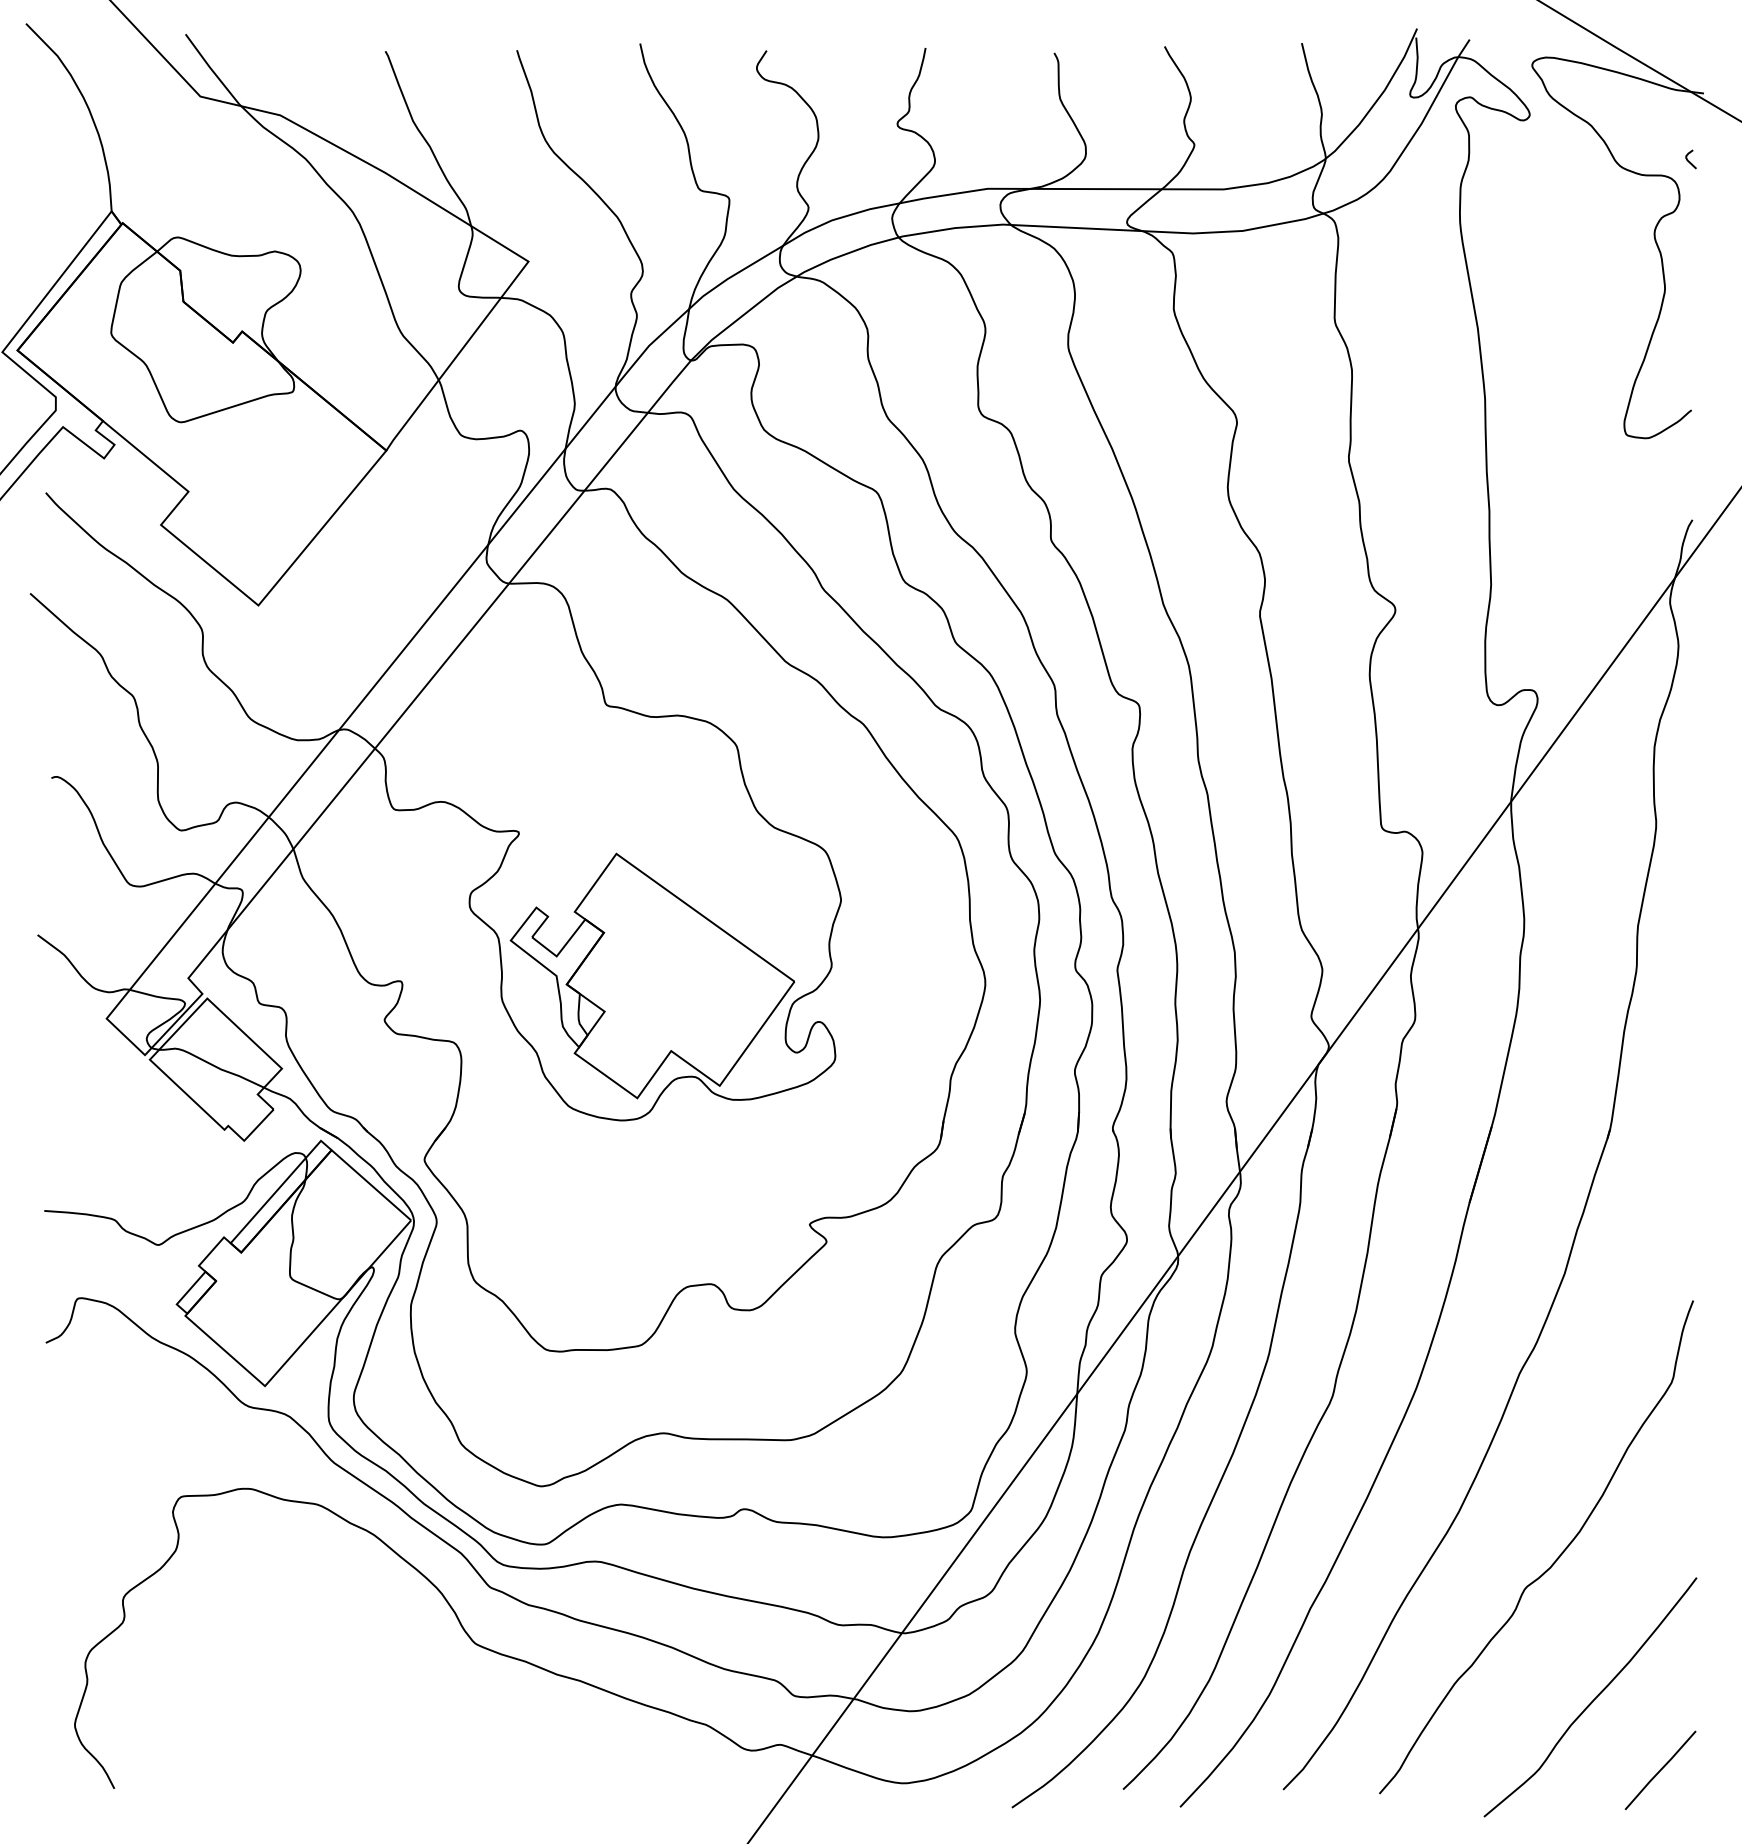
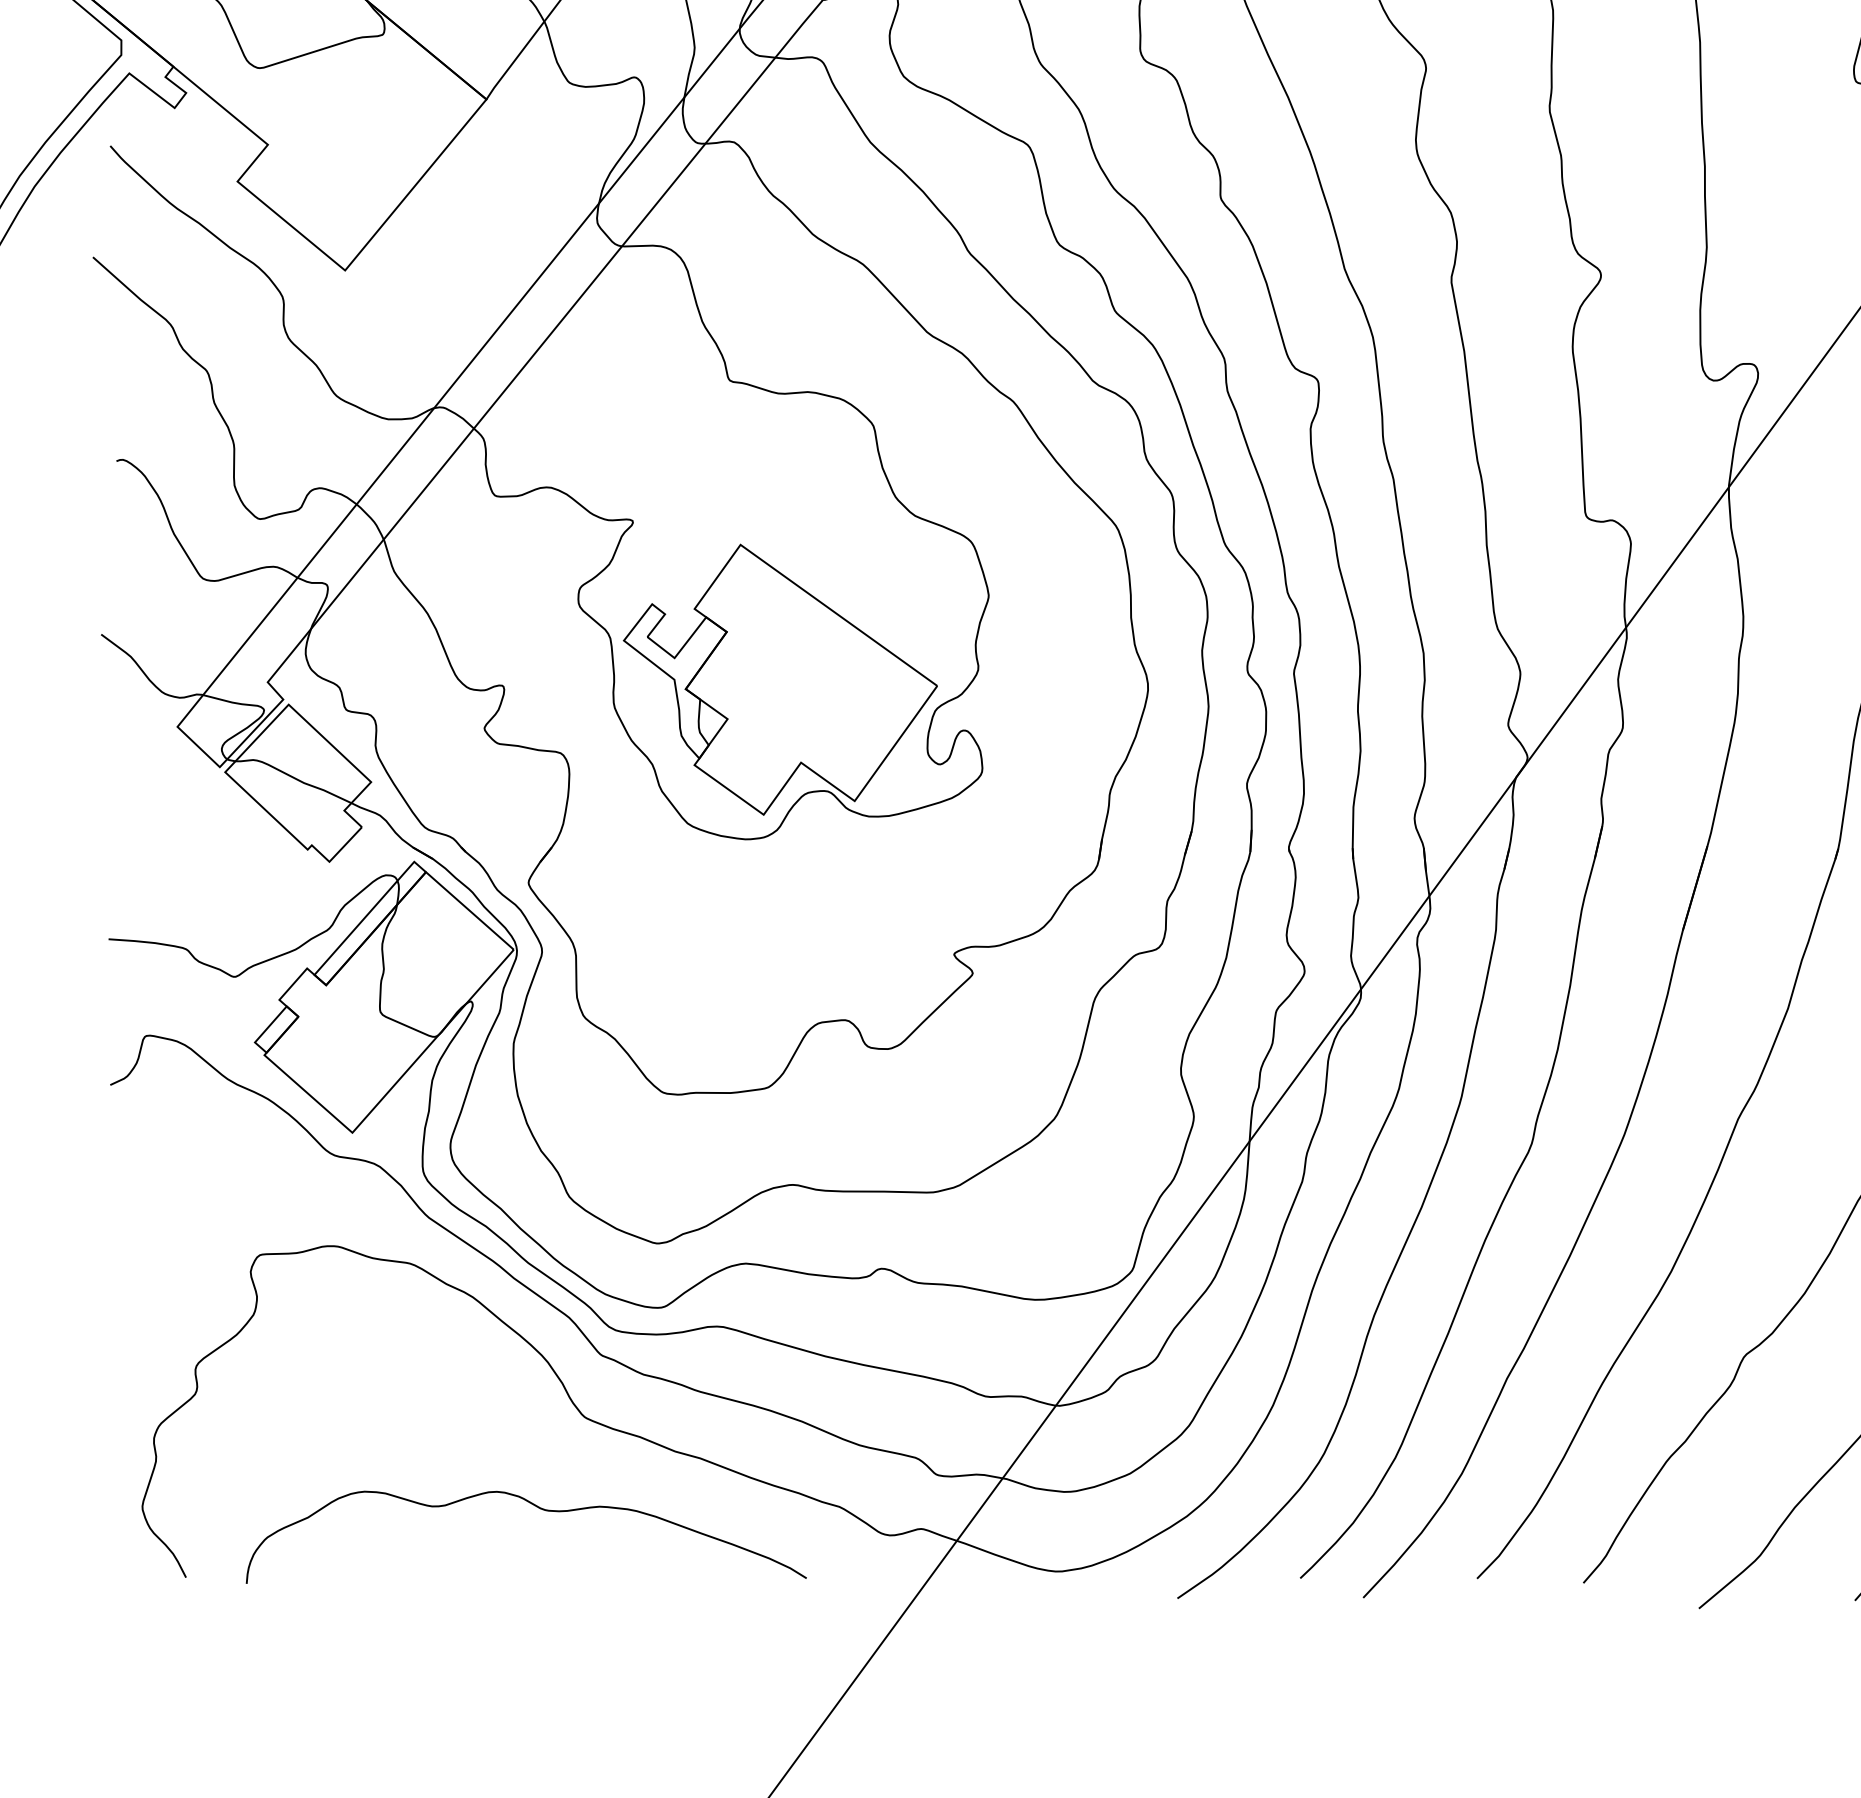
curve: (435, 1727) -> (540, 1509), added

